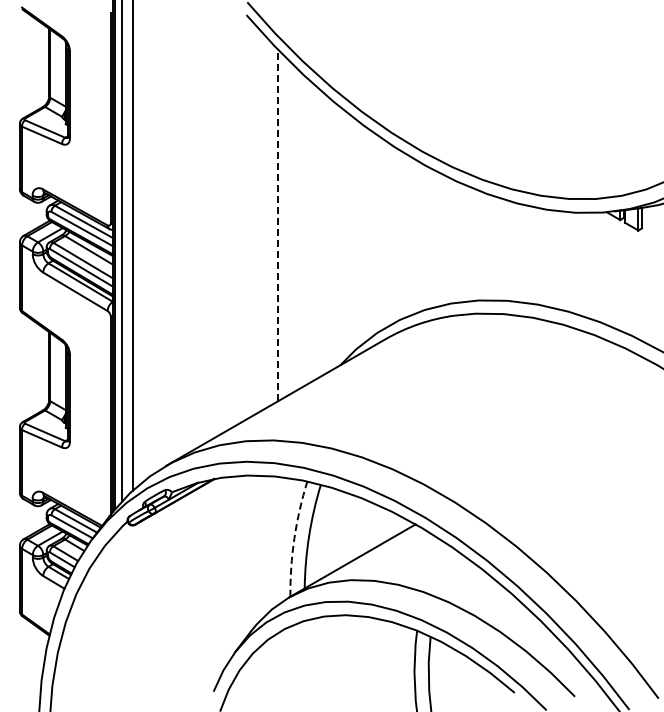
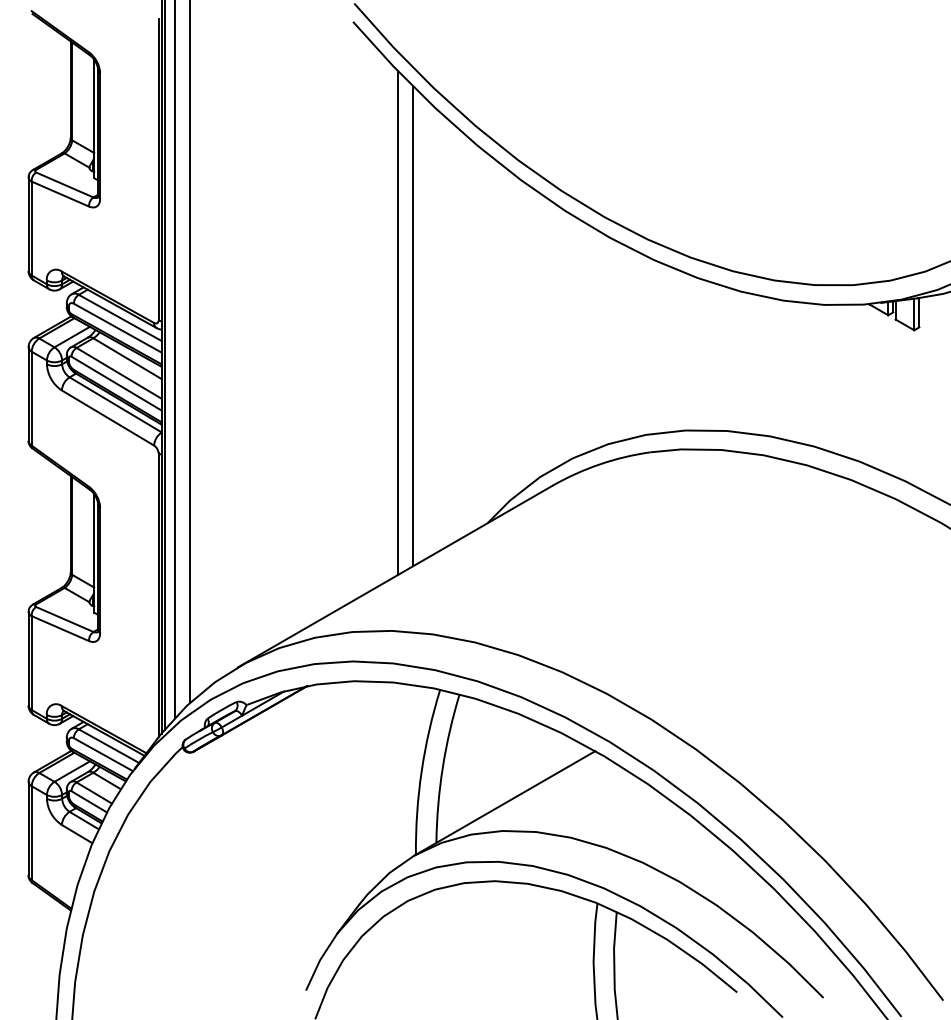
line: (277, 225) -> (397, 323), dashed -> solid
line: (288, 227) -> (413, 325), added
arc: (294, 538) -> (421, 771), dashed -> solid

